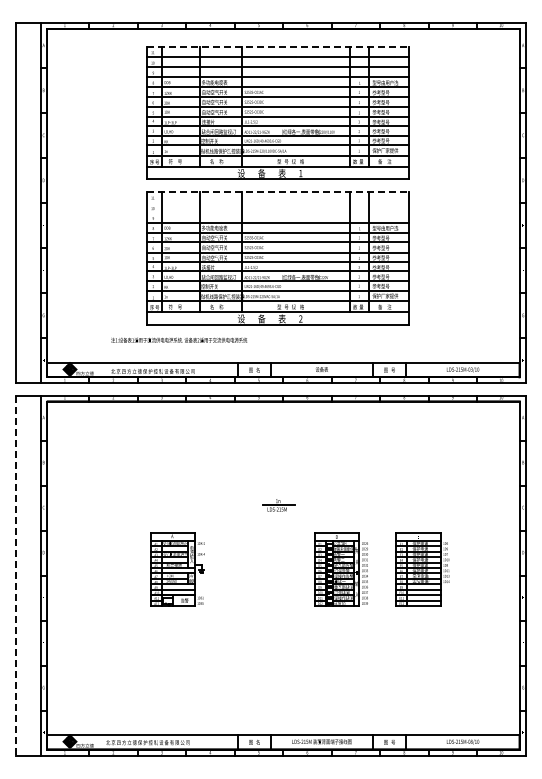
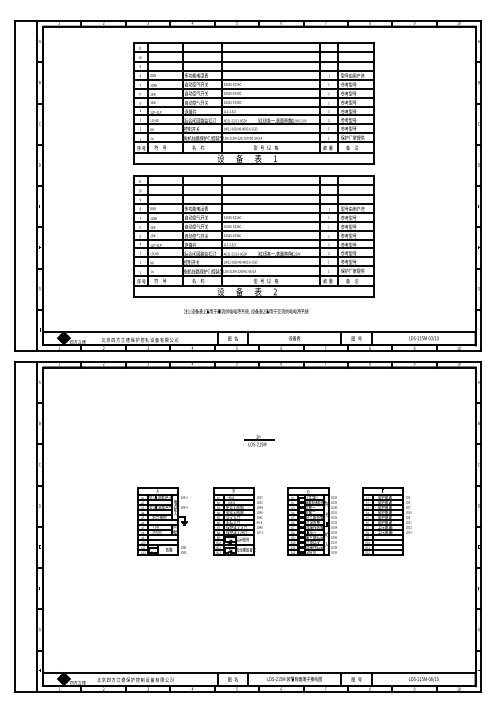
line: (277, 46) -> (253, 42), dashed -> solid
line: (277, 192) -> (253, 176), dashed -> solid
line: (277, 202) -> (253, 185), added
line: (277, 212) -> (253, 194), added
text: (179, 339) -> (246, 310), moved
part: (278, 505) -> (258, 440), moved
part: (260, 569) -> (238, 521), added
line: (16, 576) -> (14, 527), dashed -> solid

